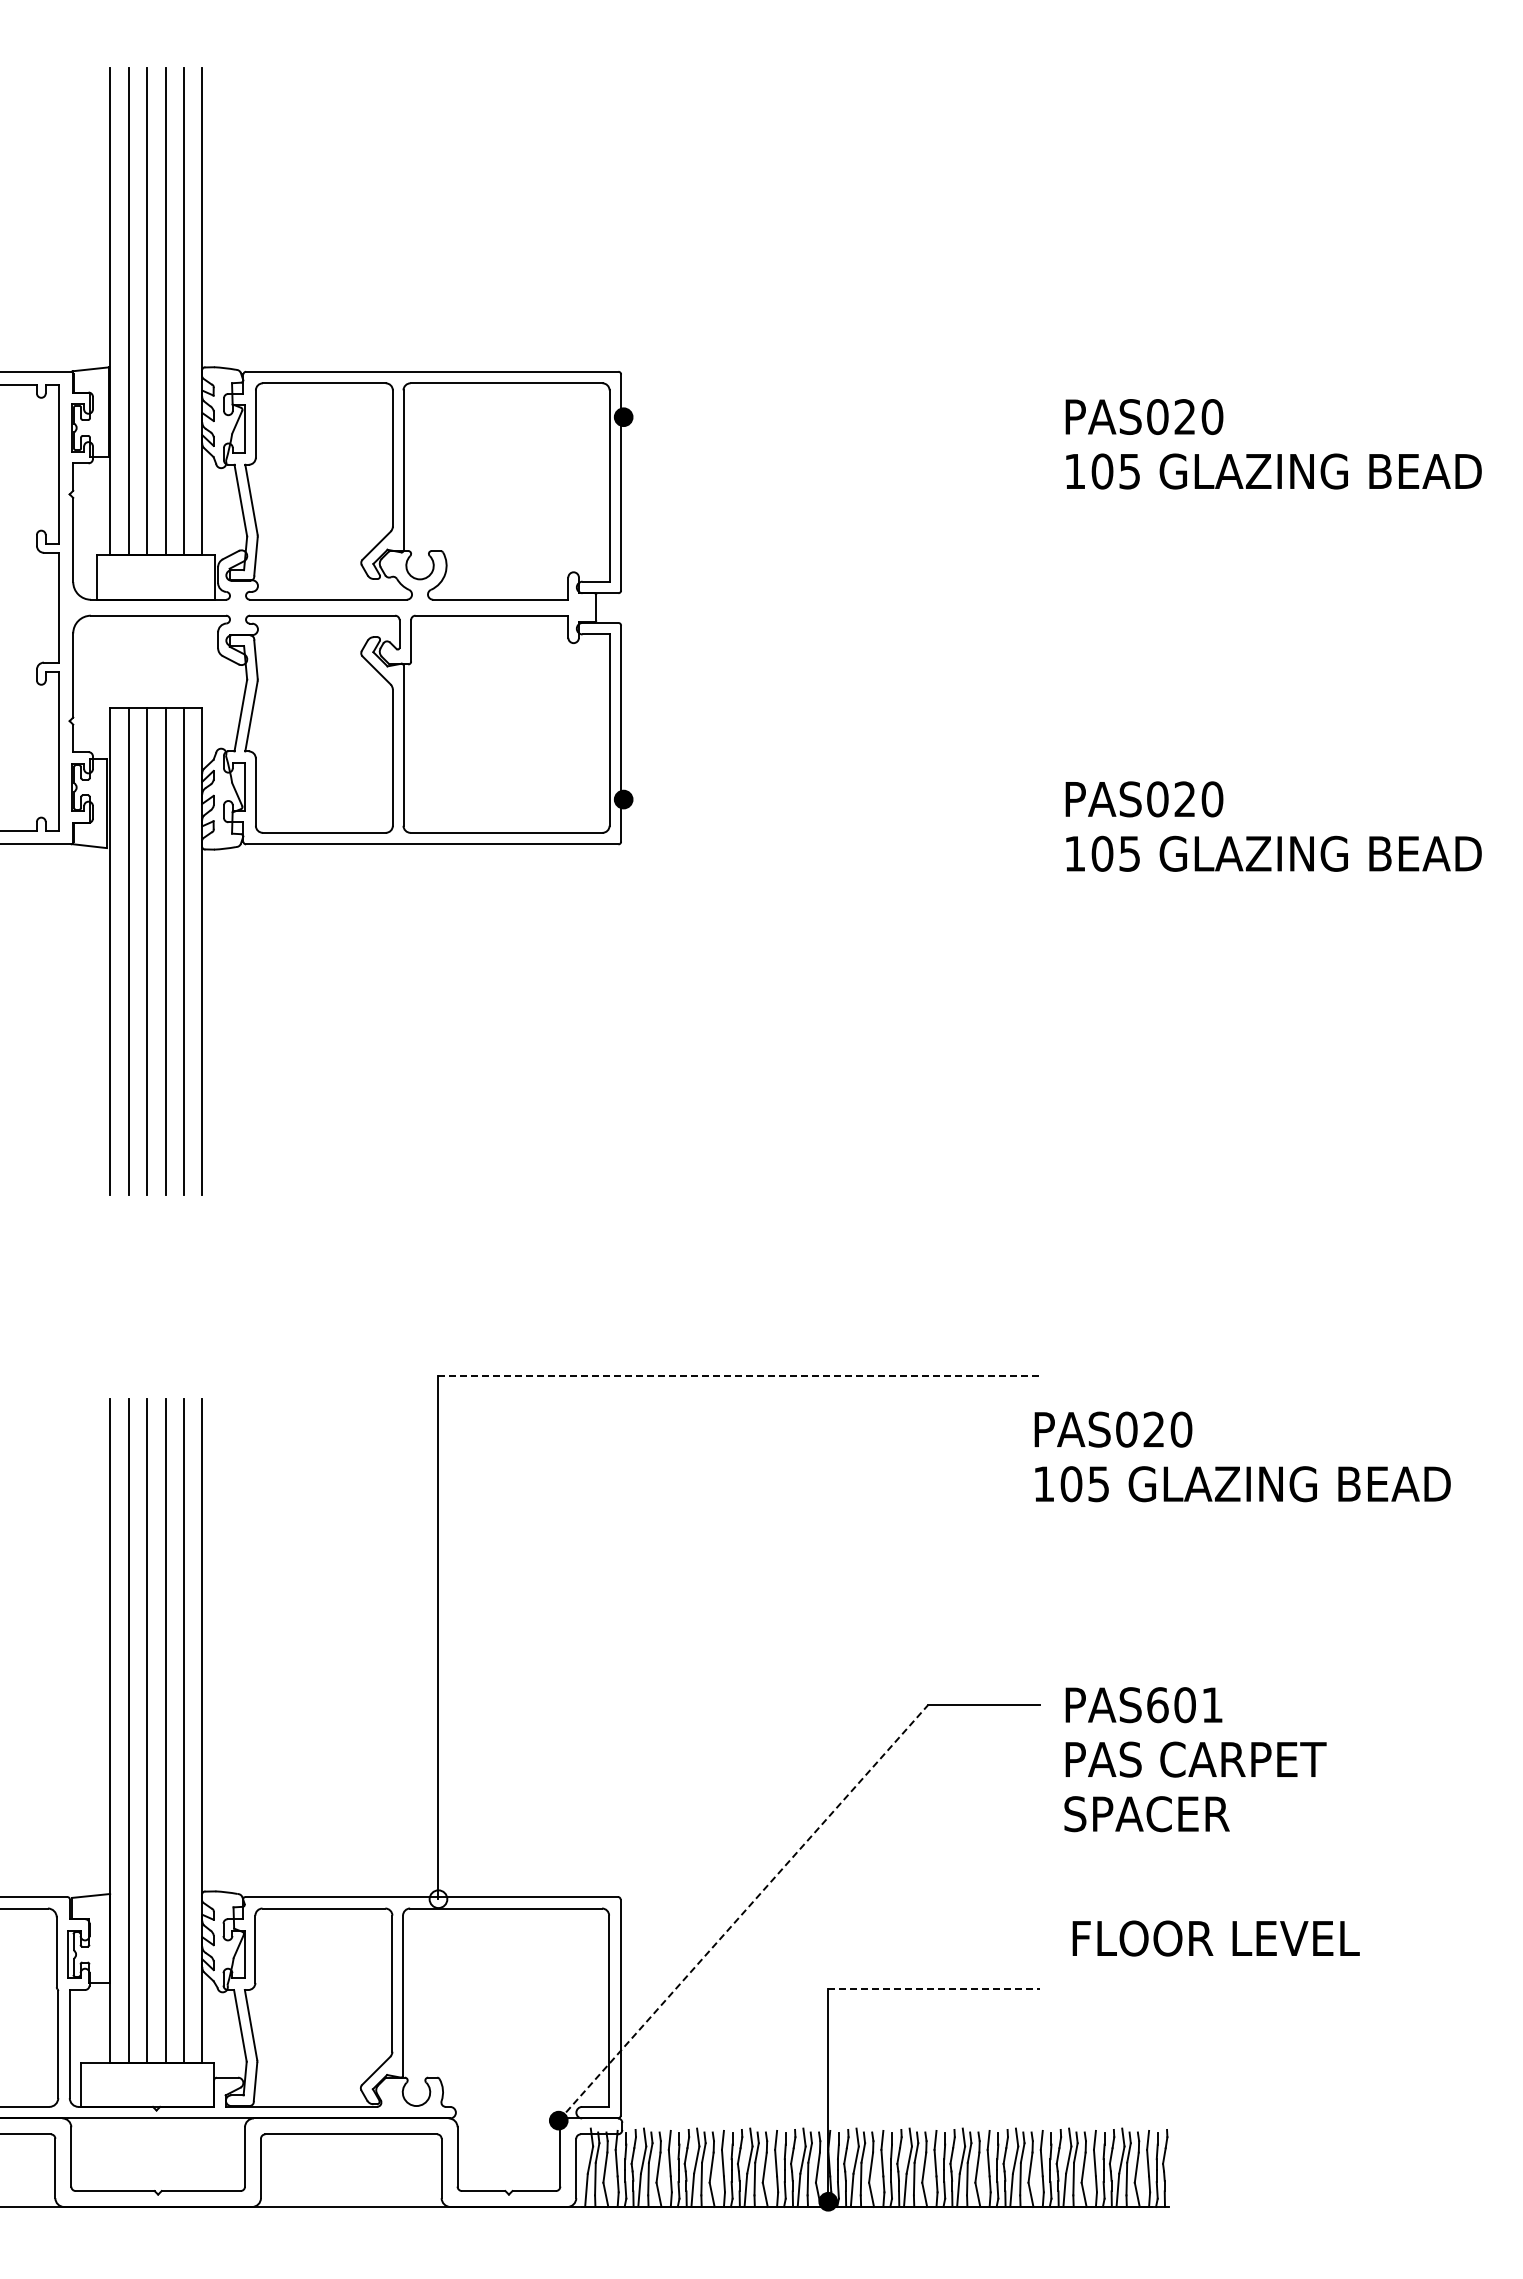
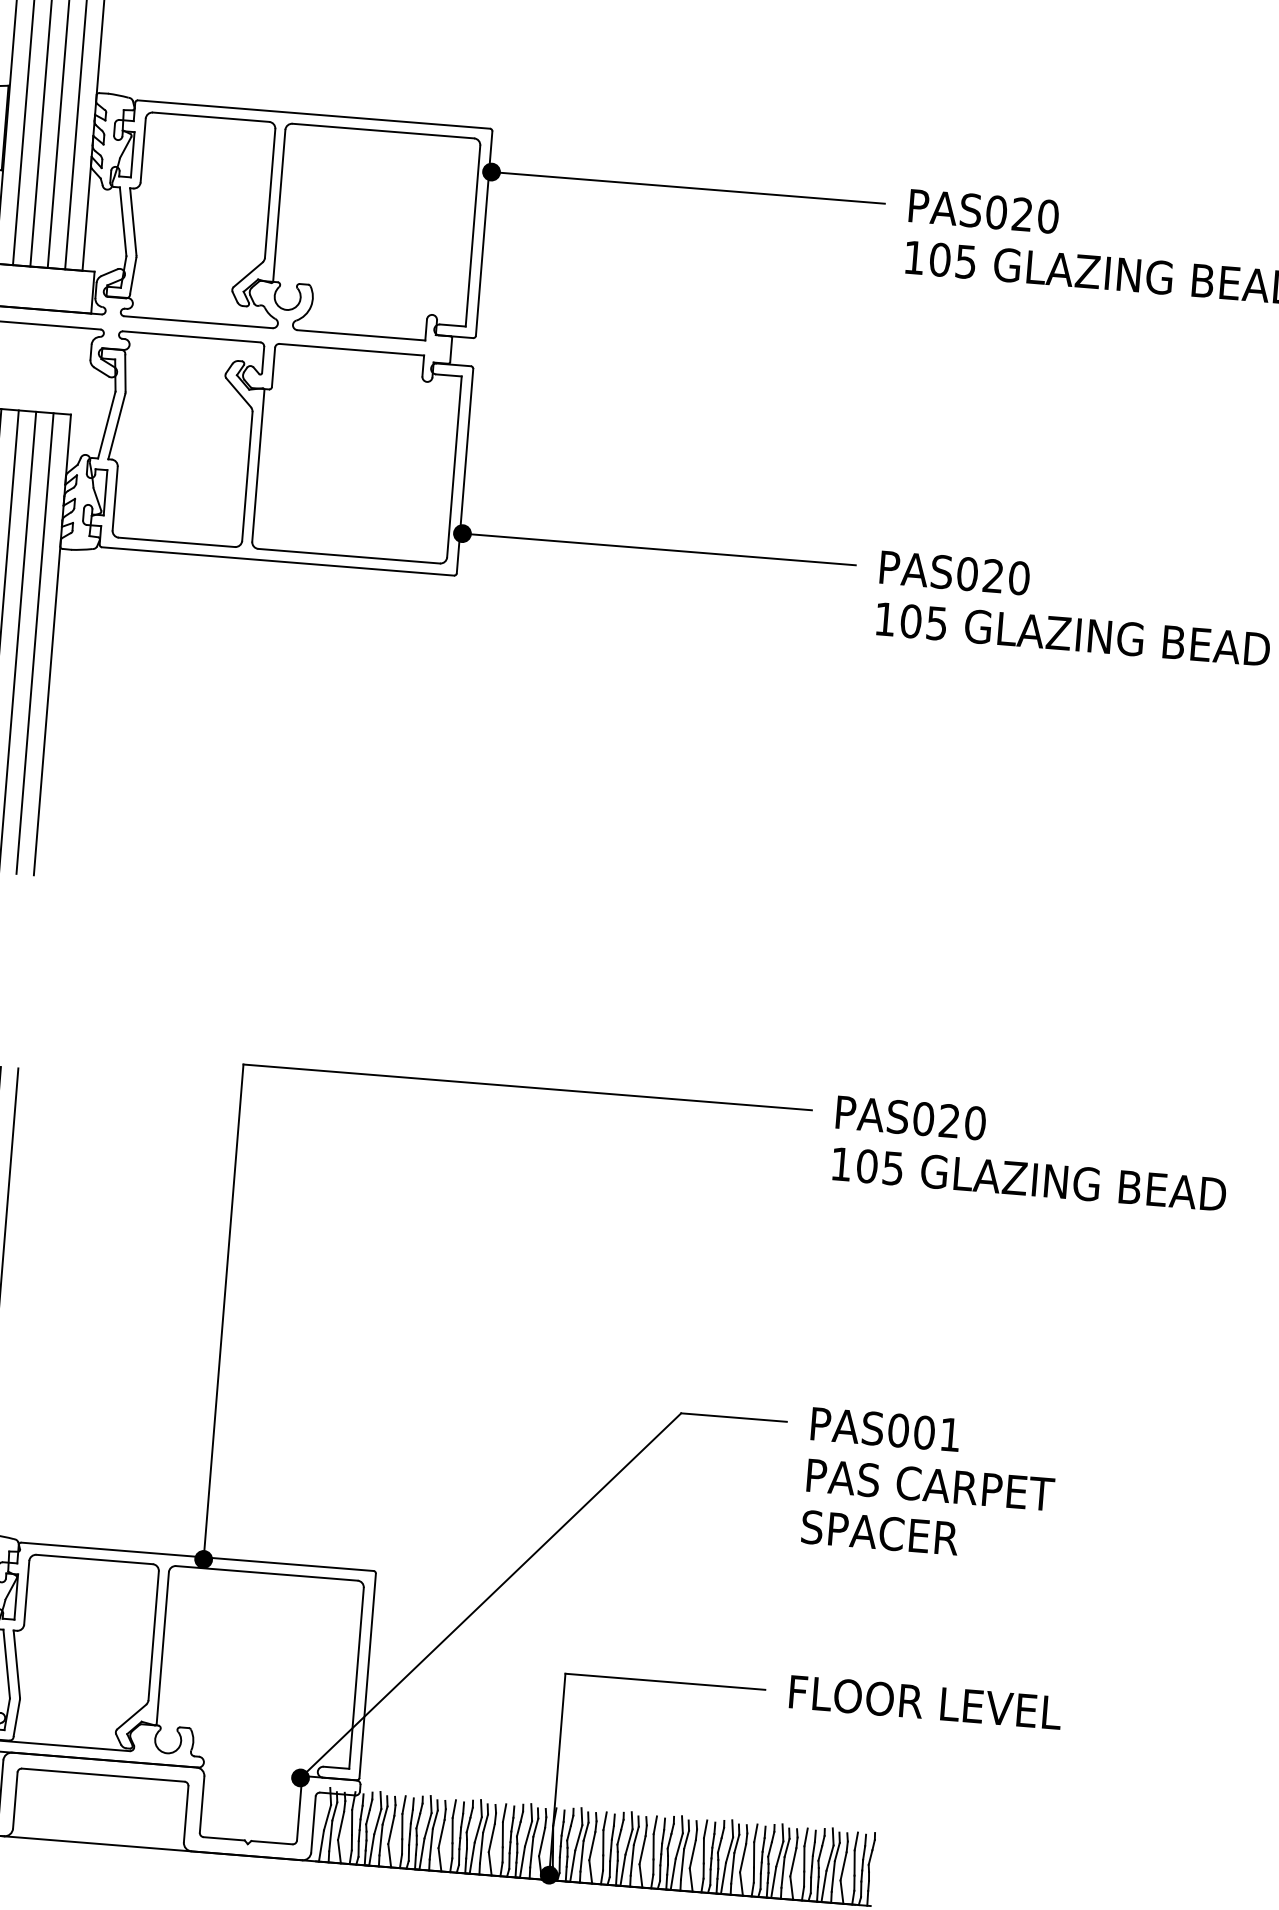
line: (831, 417) -> (688, 188), added
line: (831, 799) -> (658, 549), added
line: (739, 1375) -> (528, 1087), dashed -> solid
text: (1242, 1456) -> (1031, 1153), moved
text: (1157, 1704) -> (898, 1429), PAS601 -> PAS001
fill: (438, 1899) -> (203, 1559), added
line: (743, 1913) -> (491, 1596), dashed -> solid
text: (1215, 1938) -> (925, 1702), moved
line: (933, 1988) -> (664, 1681), dashed -> solid

